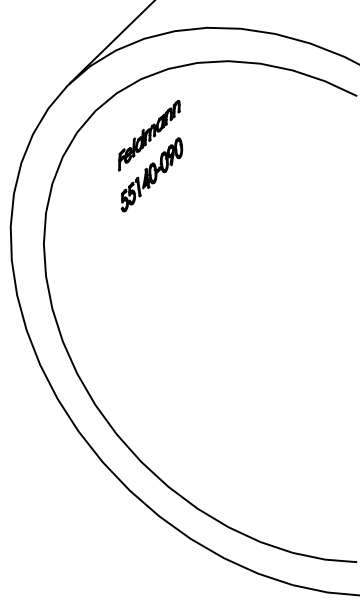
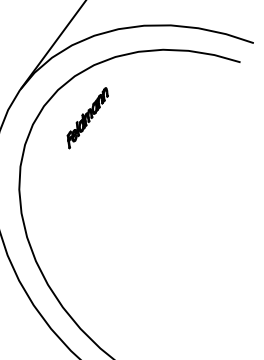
part: (151, 174) -> (94, 147), removed

